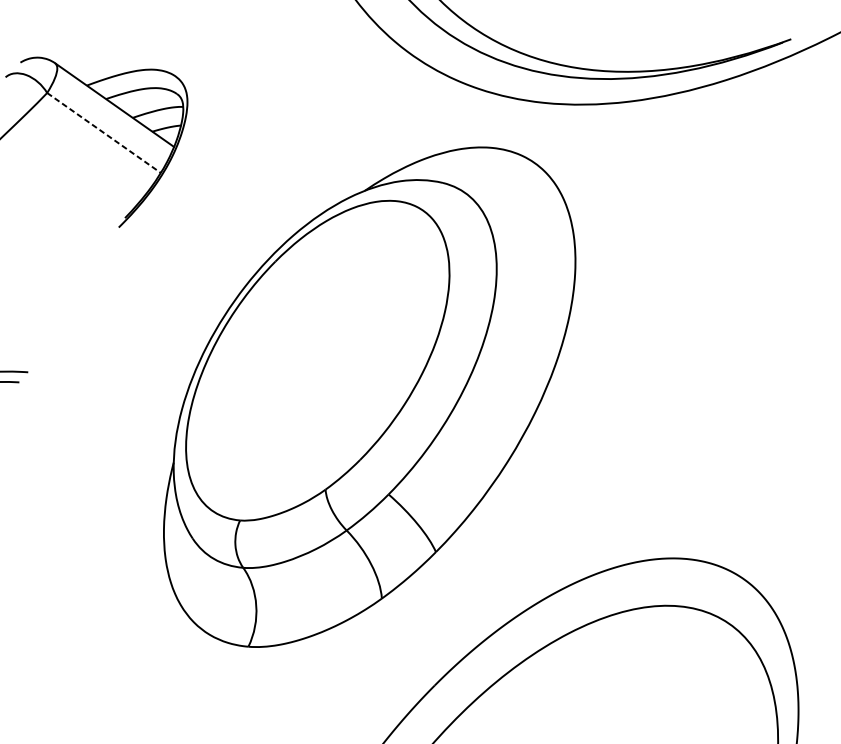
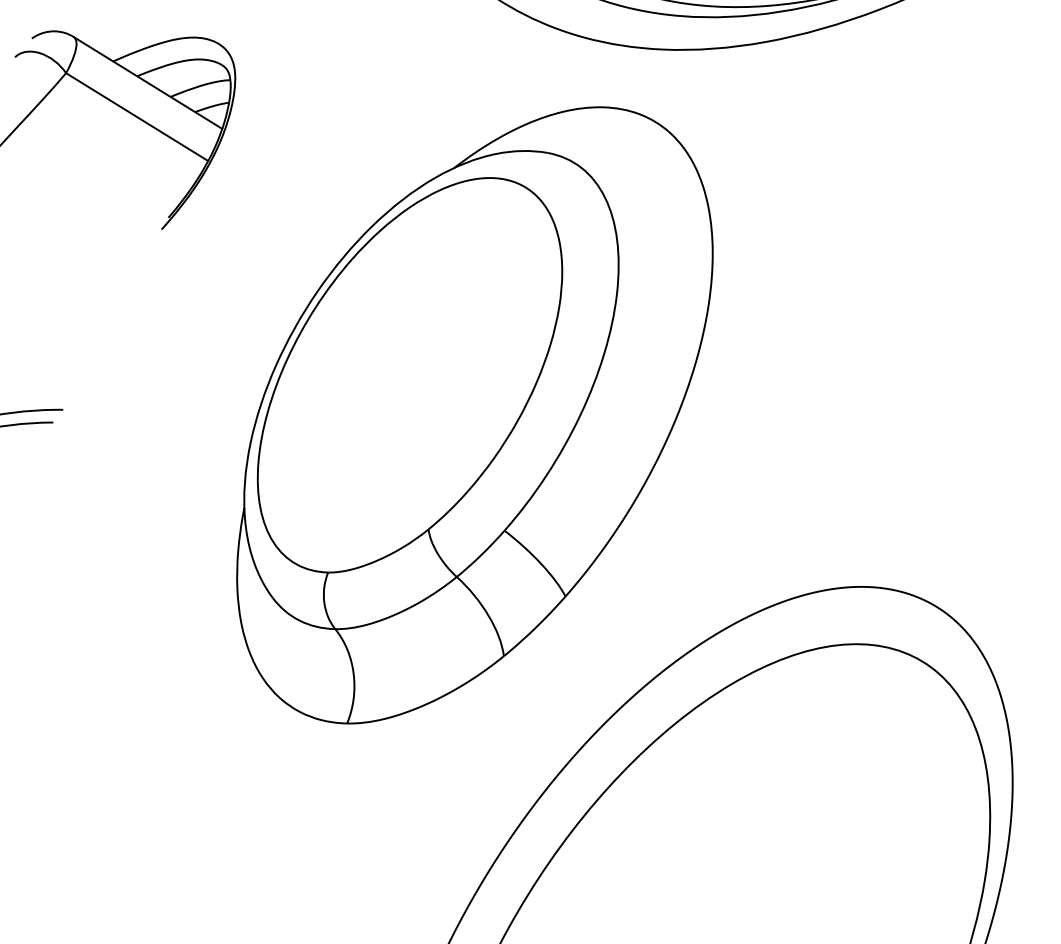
line: (104, 133) -> (137, 117), dashed -> solid

